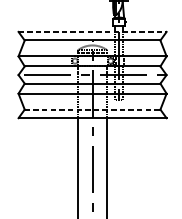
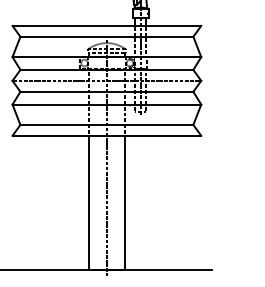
line: (93, 31) -> (107, 25), dashed -> solid
line: (93, 109) -> (107, 124), dashed -> solid

